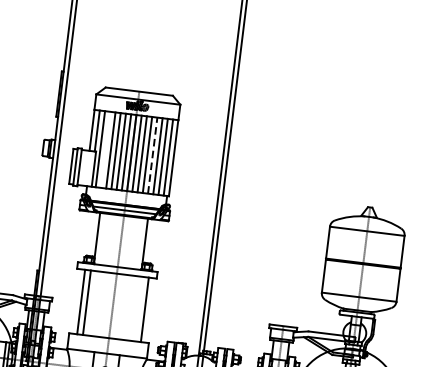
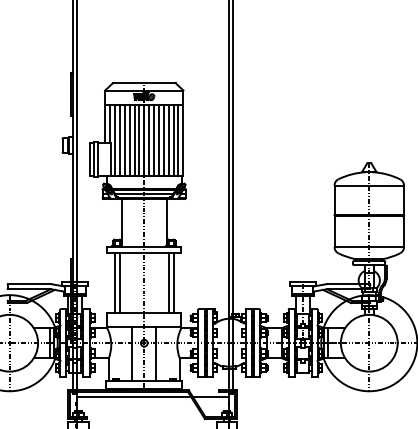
line: (105, 148) -> (119, 139), added
line: (152, 154) -> (163, 139), dashed -> solid
line: (139, 308) -> (168, 282), added

